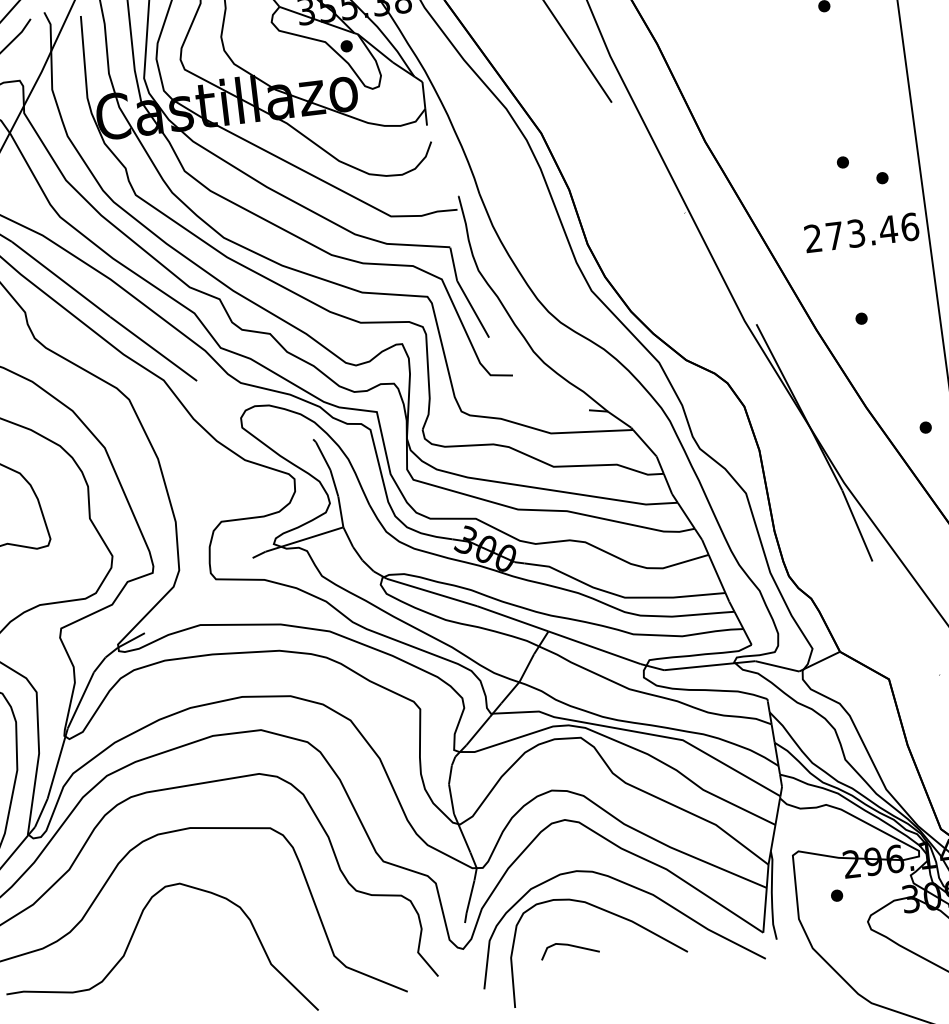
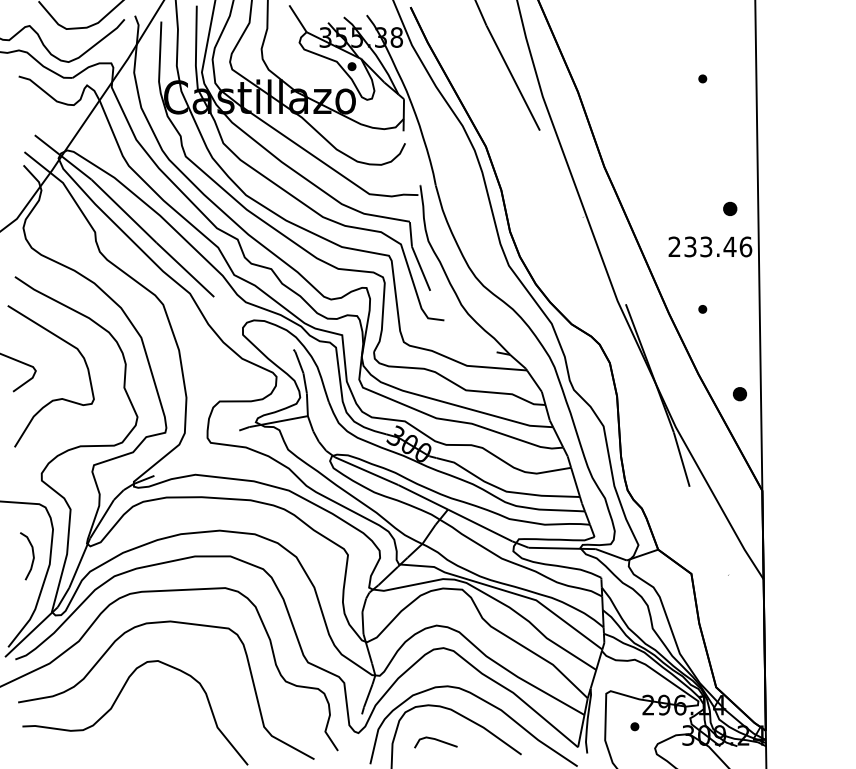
part: (842, 161) -> (702, 193), removed
part: (881, 177) -> (729, 208), size x1.6
text: (834, 235) -> (690, 246), 273.46 -> 233.46
part: (925, 426) -> (739, 393), size x1.6

